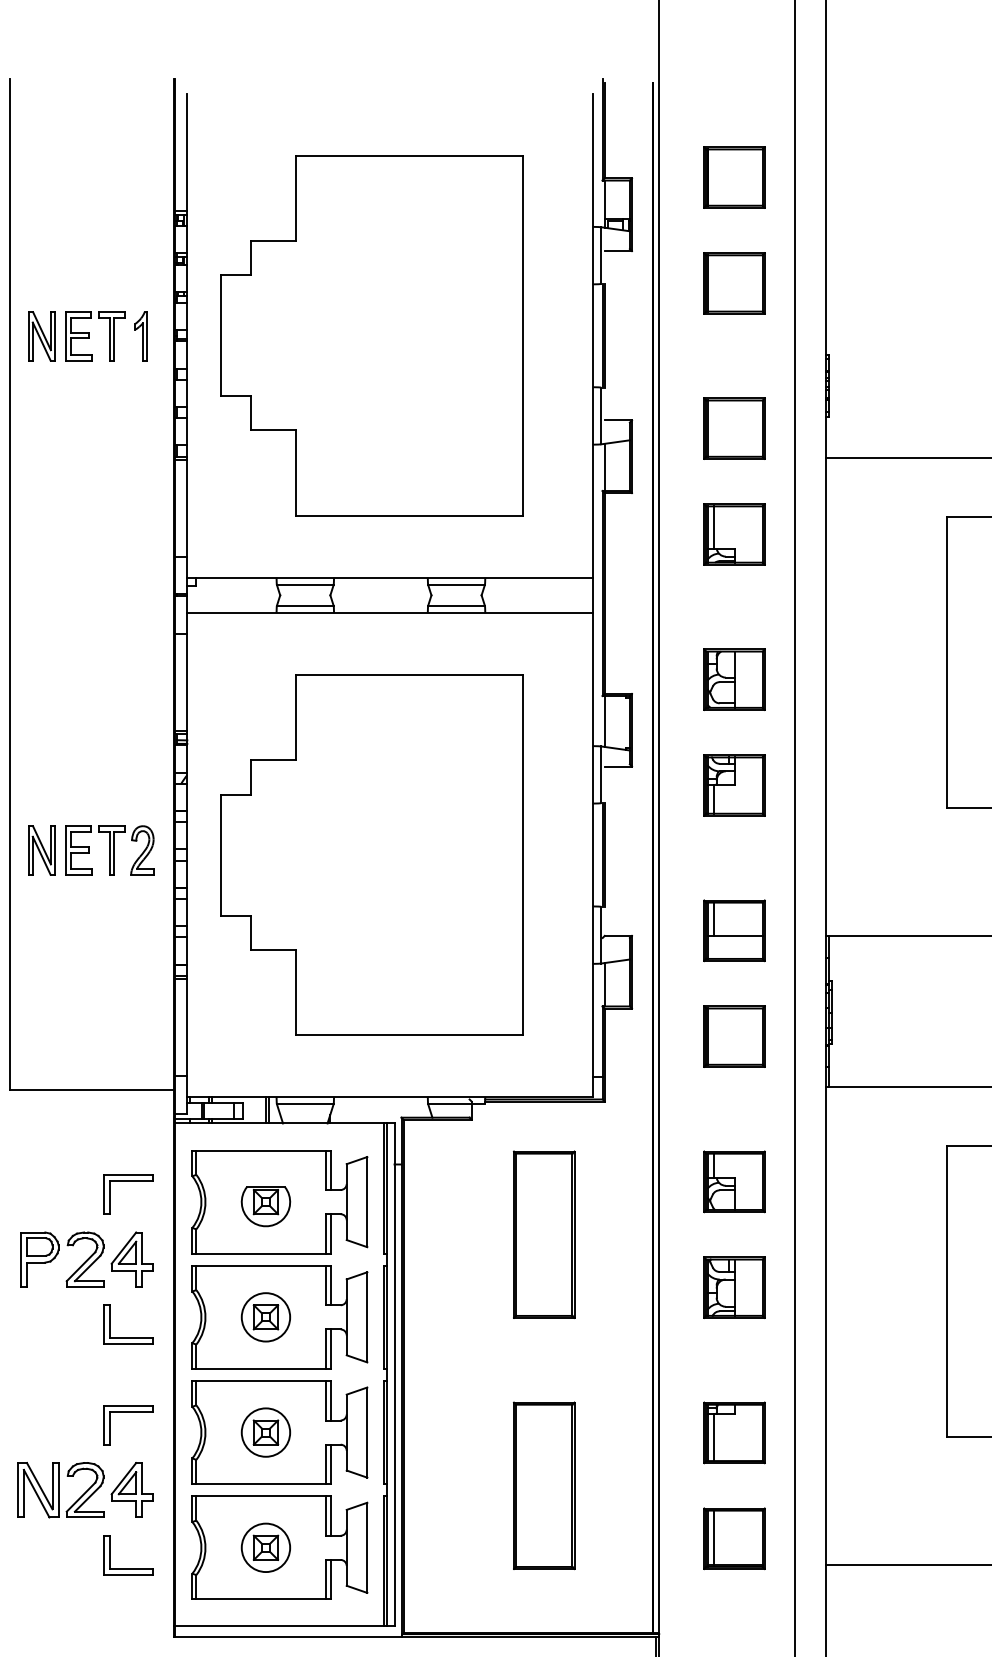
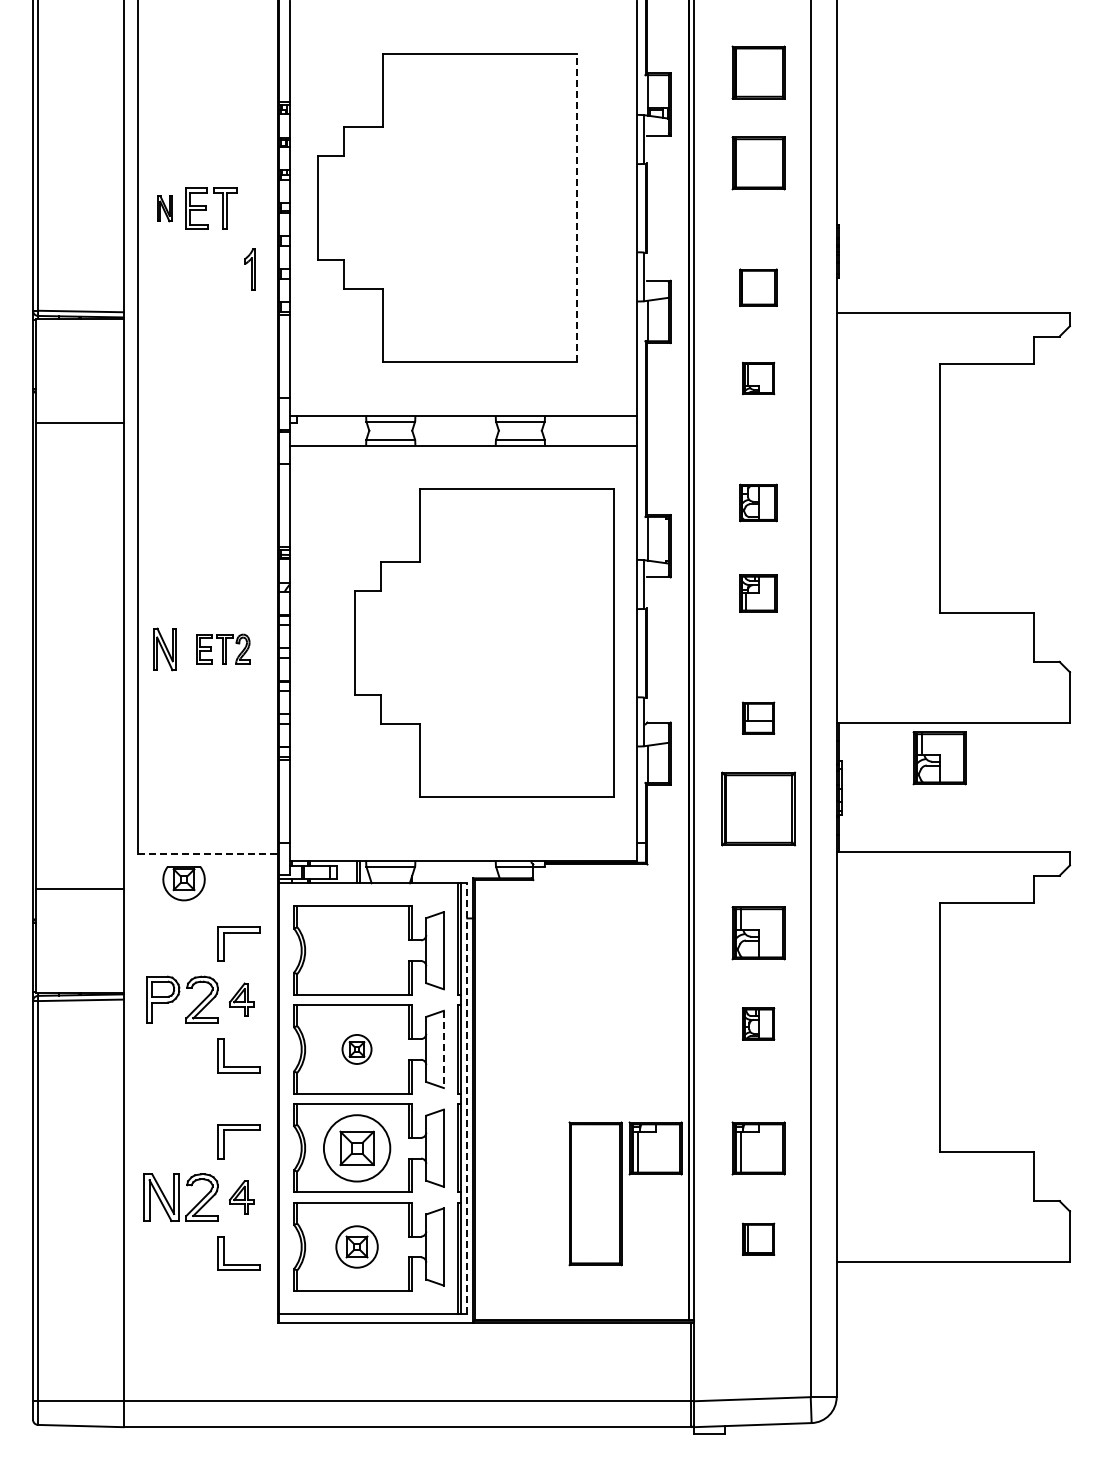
line: (523, 334) -> (577, 207), solid -> dashed
part: (41, 336) -> (164, 208), size x0.6
part: (140, 336) -> (249, 269), moved
part: (734, 428) -> (758, 287), size x0.7
part: (734, 534) -> (758, 378), size x0.6
part: (734, 679) -> (758, 502), size x0.7
part: (734, 785) -> (758, 593), size x0.7
part: (110, 849) -> (223, 648), size x0.7
part: (371, 854) -> (484, 642), moved
part: (734, 931) -> (758, 718), size x0.6
part: (945, 977) -> (939, 758), added
part: (734, 1036) -> (758, 808), size x1.4
line: (92, 1089) -> (208, 854), solid -> dashed
part: (265, 1206) -> (183, 883), moved
part: (544, 1234) -> (595, 978), removed
part: (131, 1259) -> (241, 999), size x0.7
part: (734, 1287) -> (758, 1023), size x0.6
part: (265, 1317) -> (356, 1049), size x0.7
line: (366, 1317) -> (443, 1049), solid -> dashed
line: (394, 1374) -> (467, 1098), solid -> dashed
part: (265, 1431) -> (356, 1147), size x1.6
part: (614, 1432) -> (655, 1148), added
part: (131, 1490) -> (241, 1197), size x0.7
part: (734, 1539) -> (758, 1239), size x0.6

